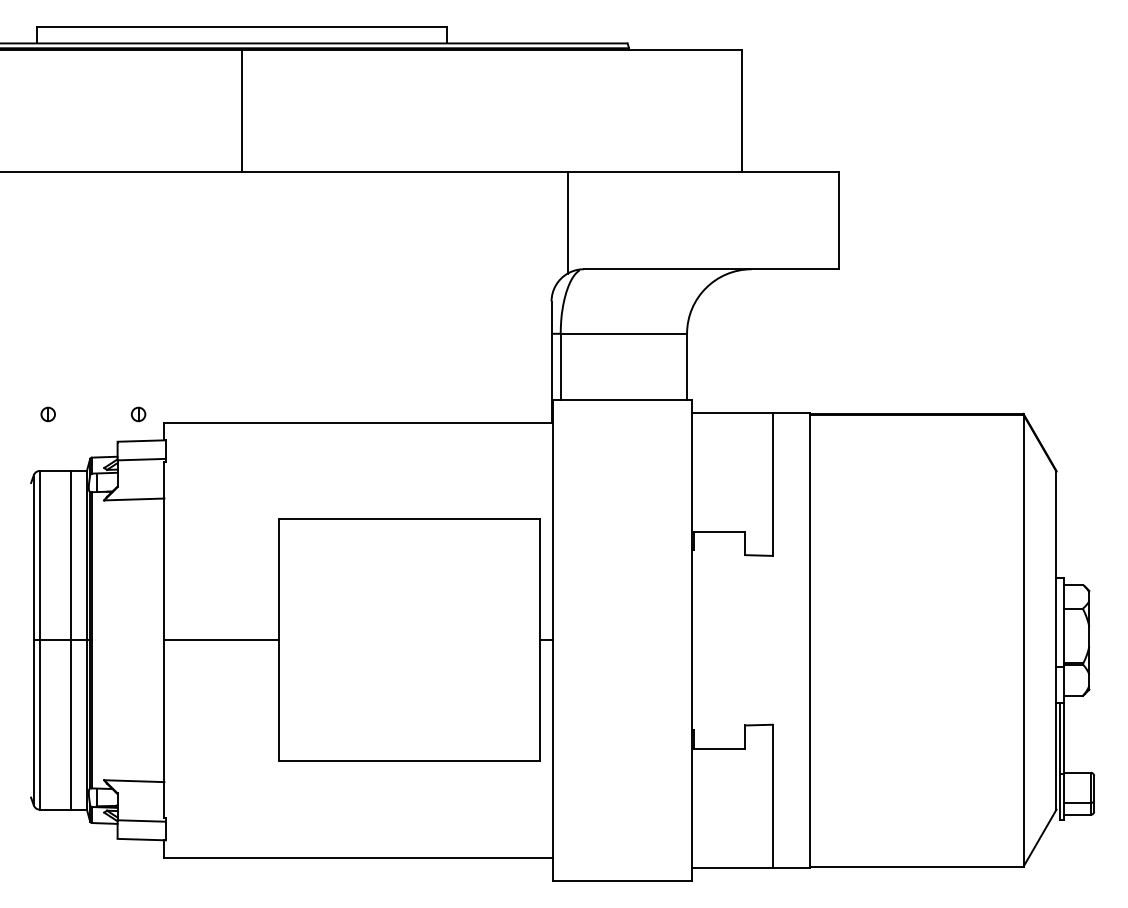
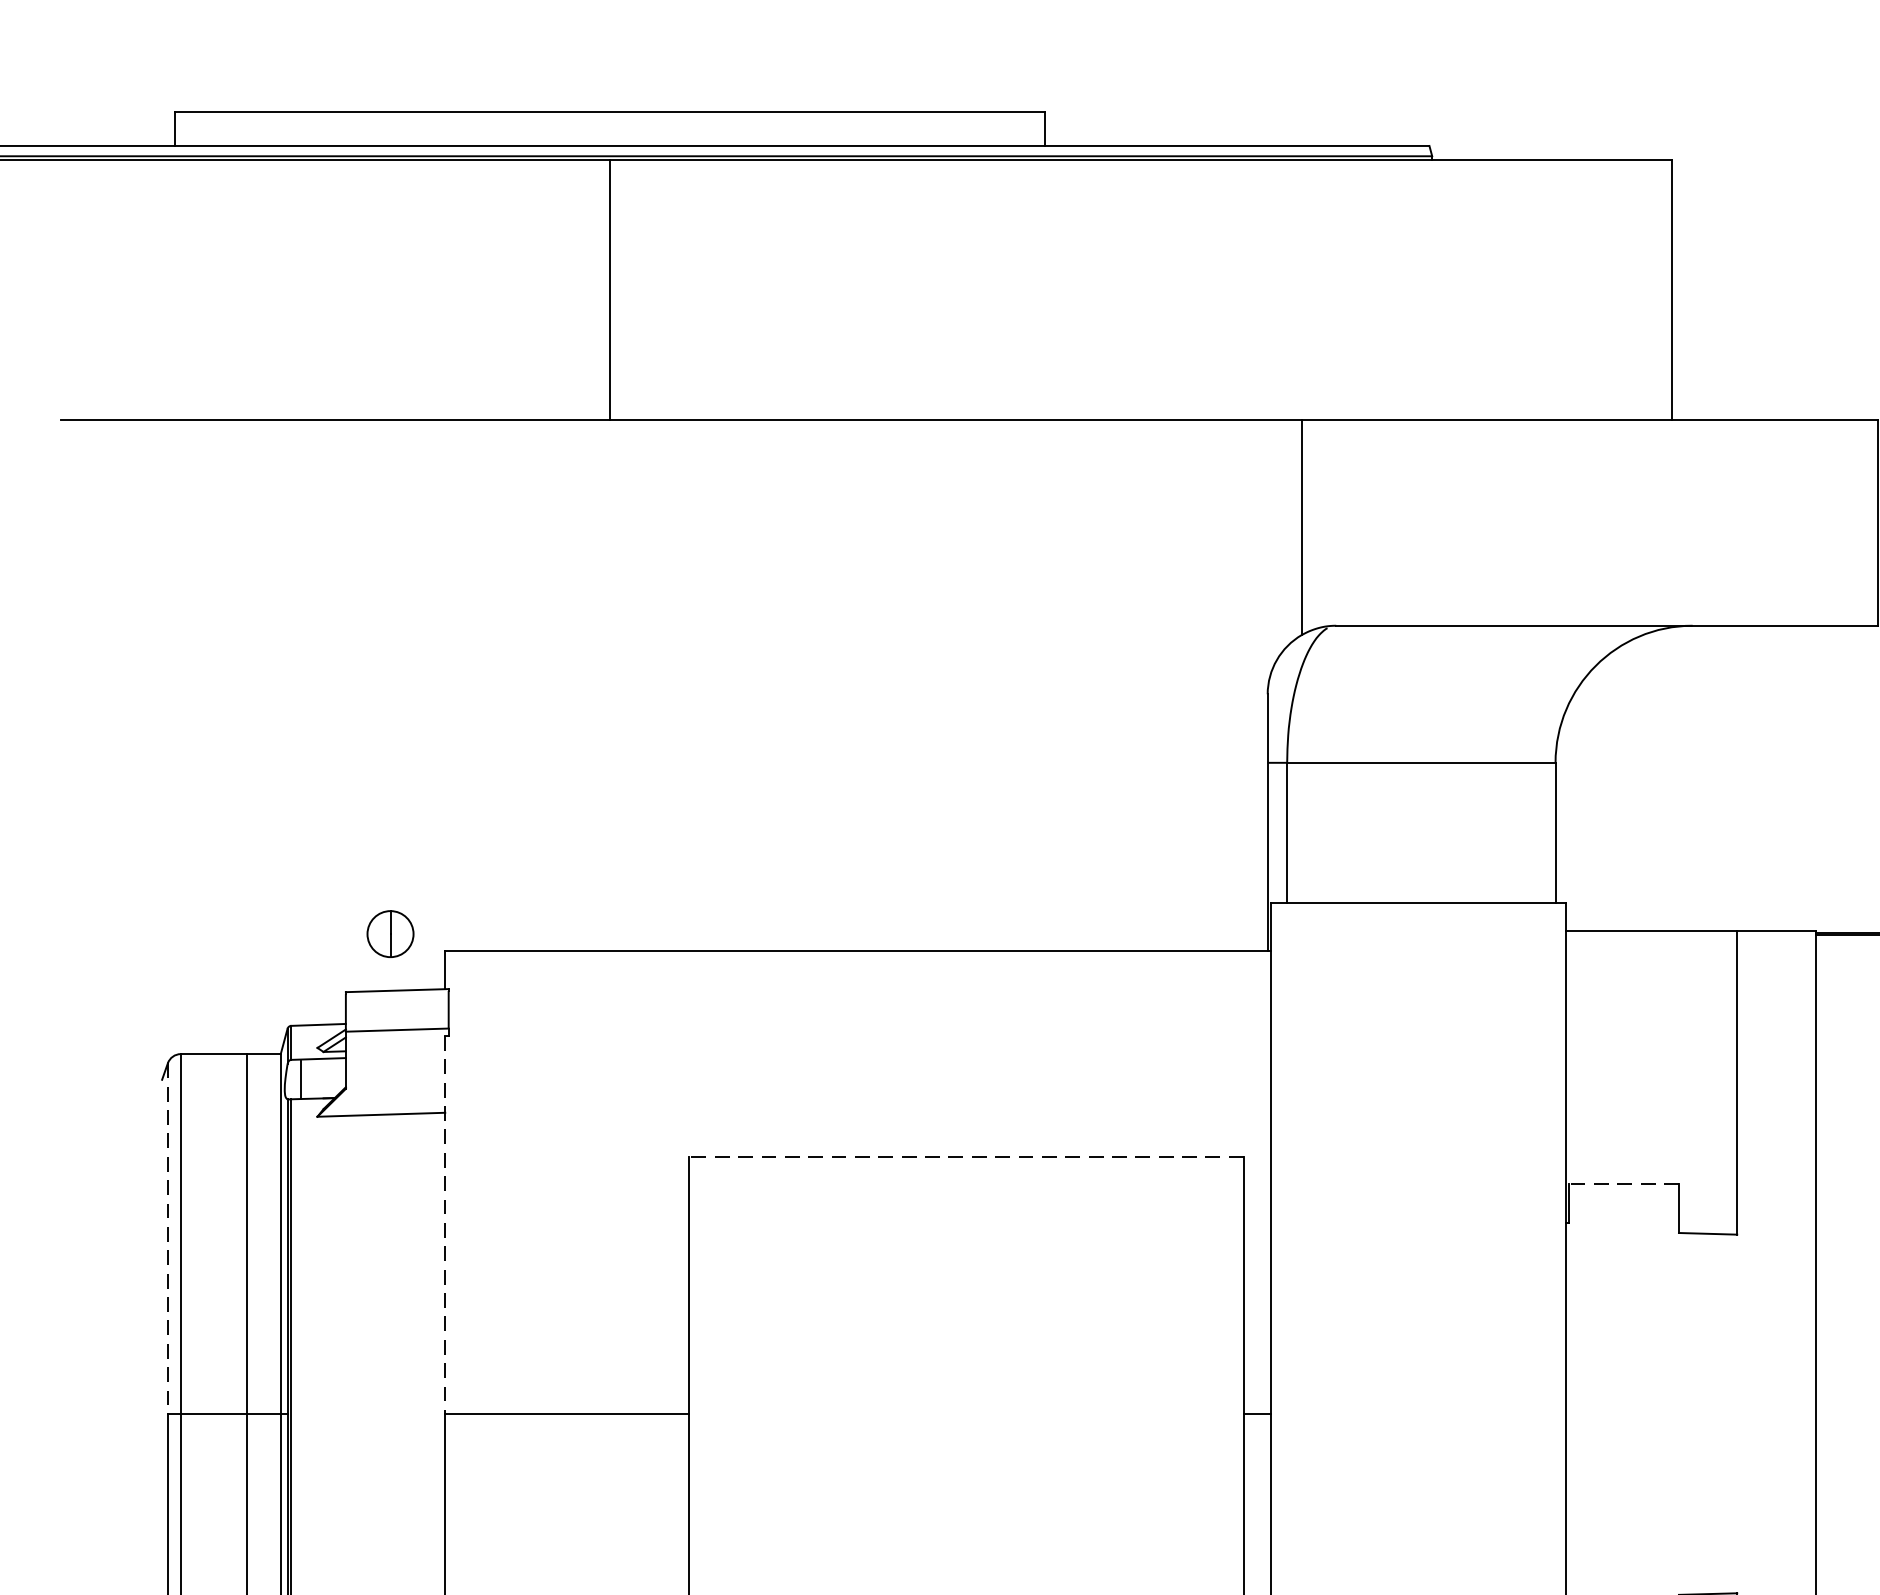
part: (47, 414) -> (196, 934), removed
part: (138, 414) -> (390, 934), size x1.6
line: (409, 519) -> (965, 1157), solid -> dashed
line: (719, 532) -> (1624, 1184), solid -> dashed
line: (164, 551) -> (445, 1225), solid -> dashed
line: (33, 557) -> (167, 1238), solid -> dashed

